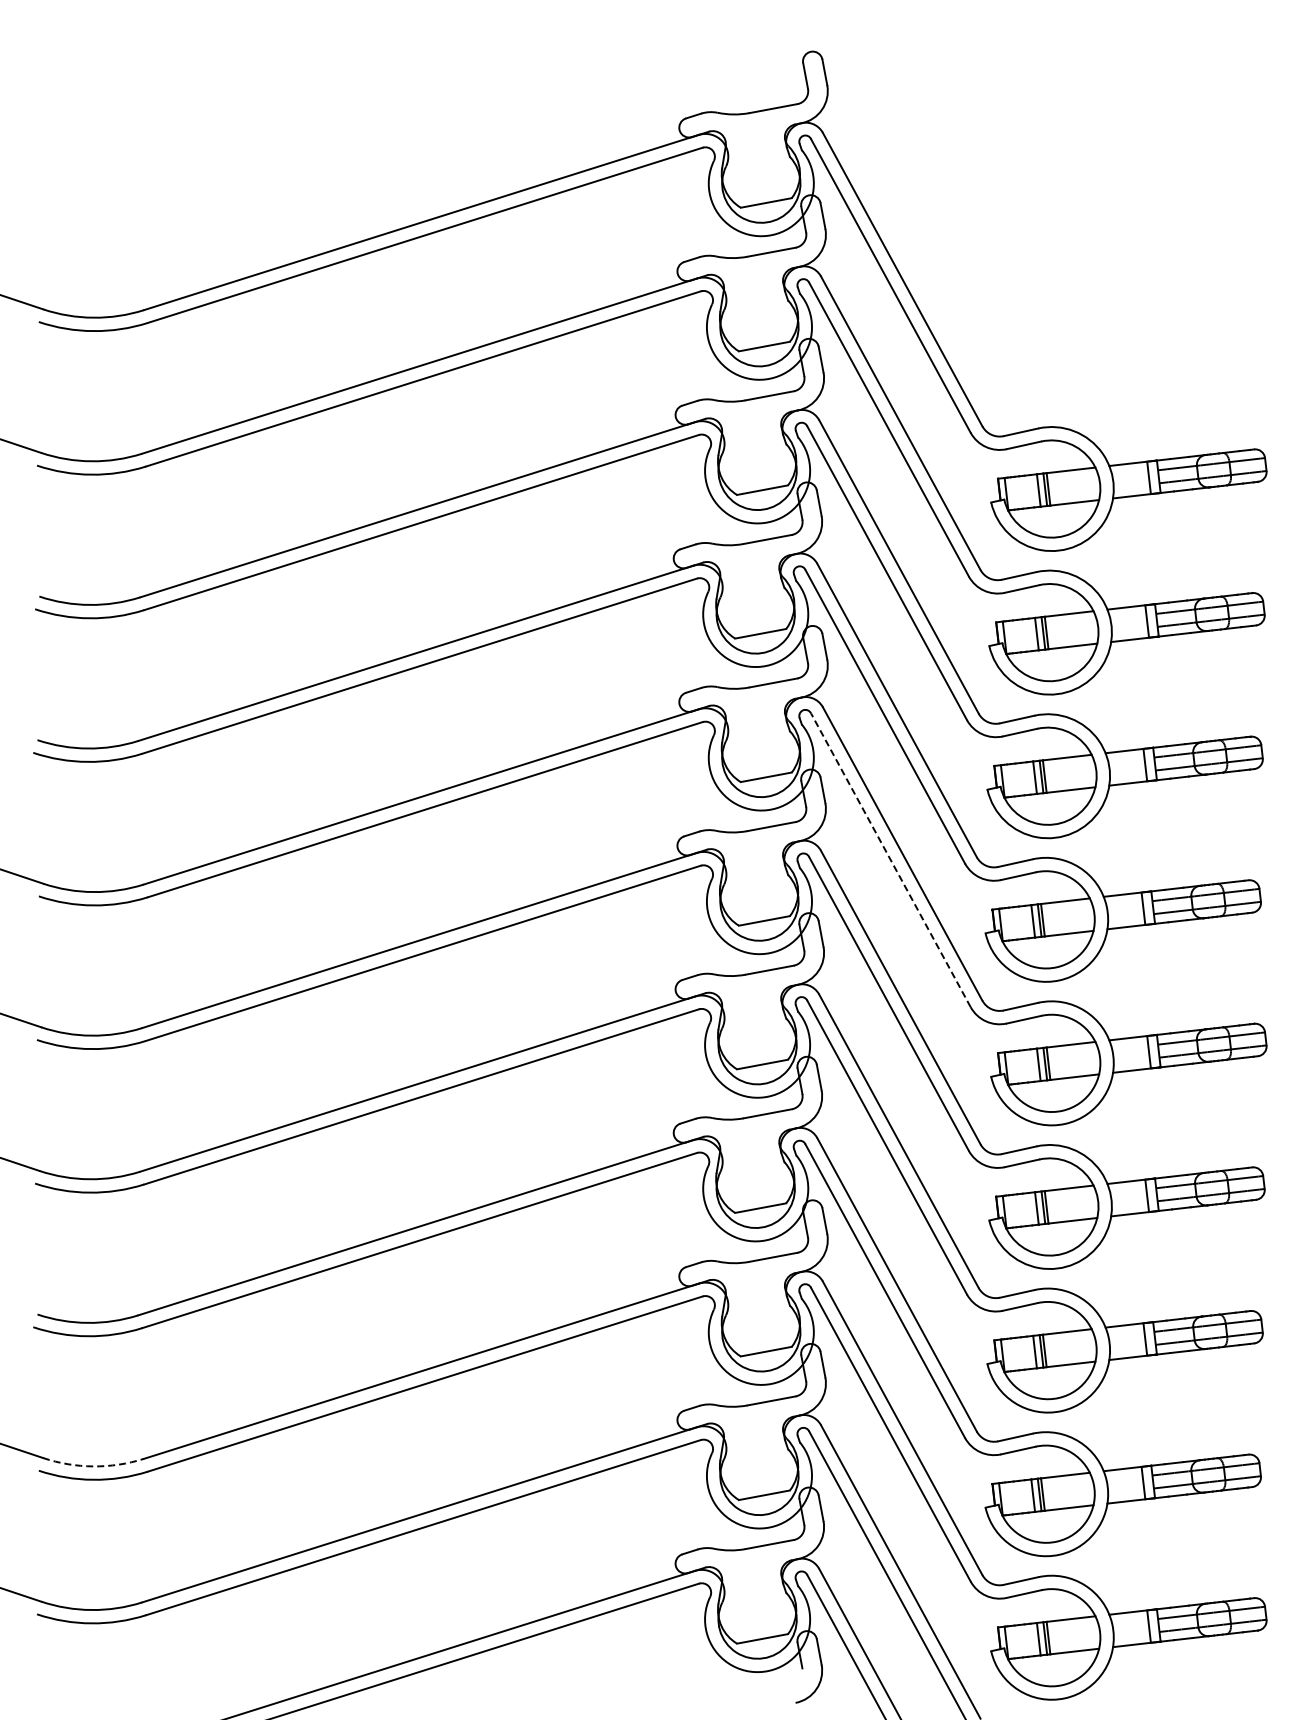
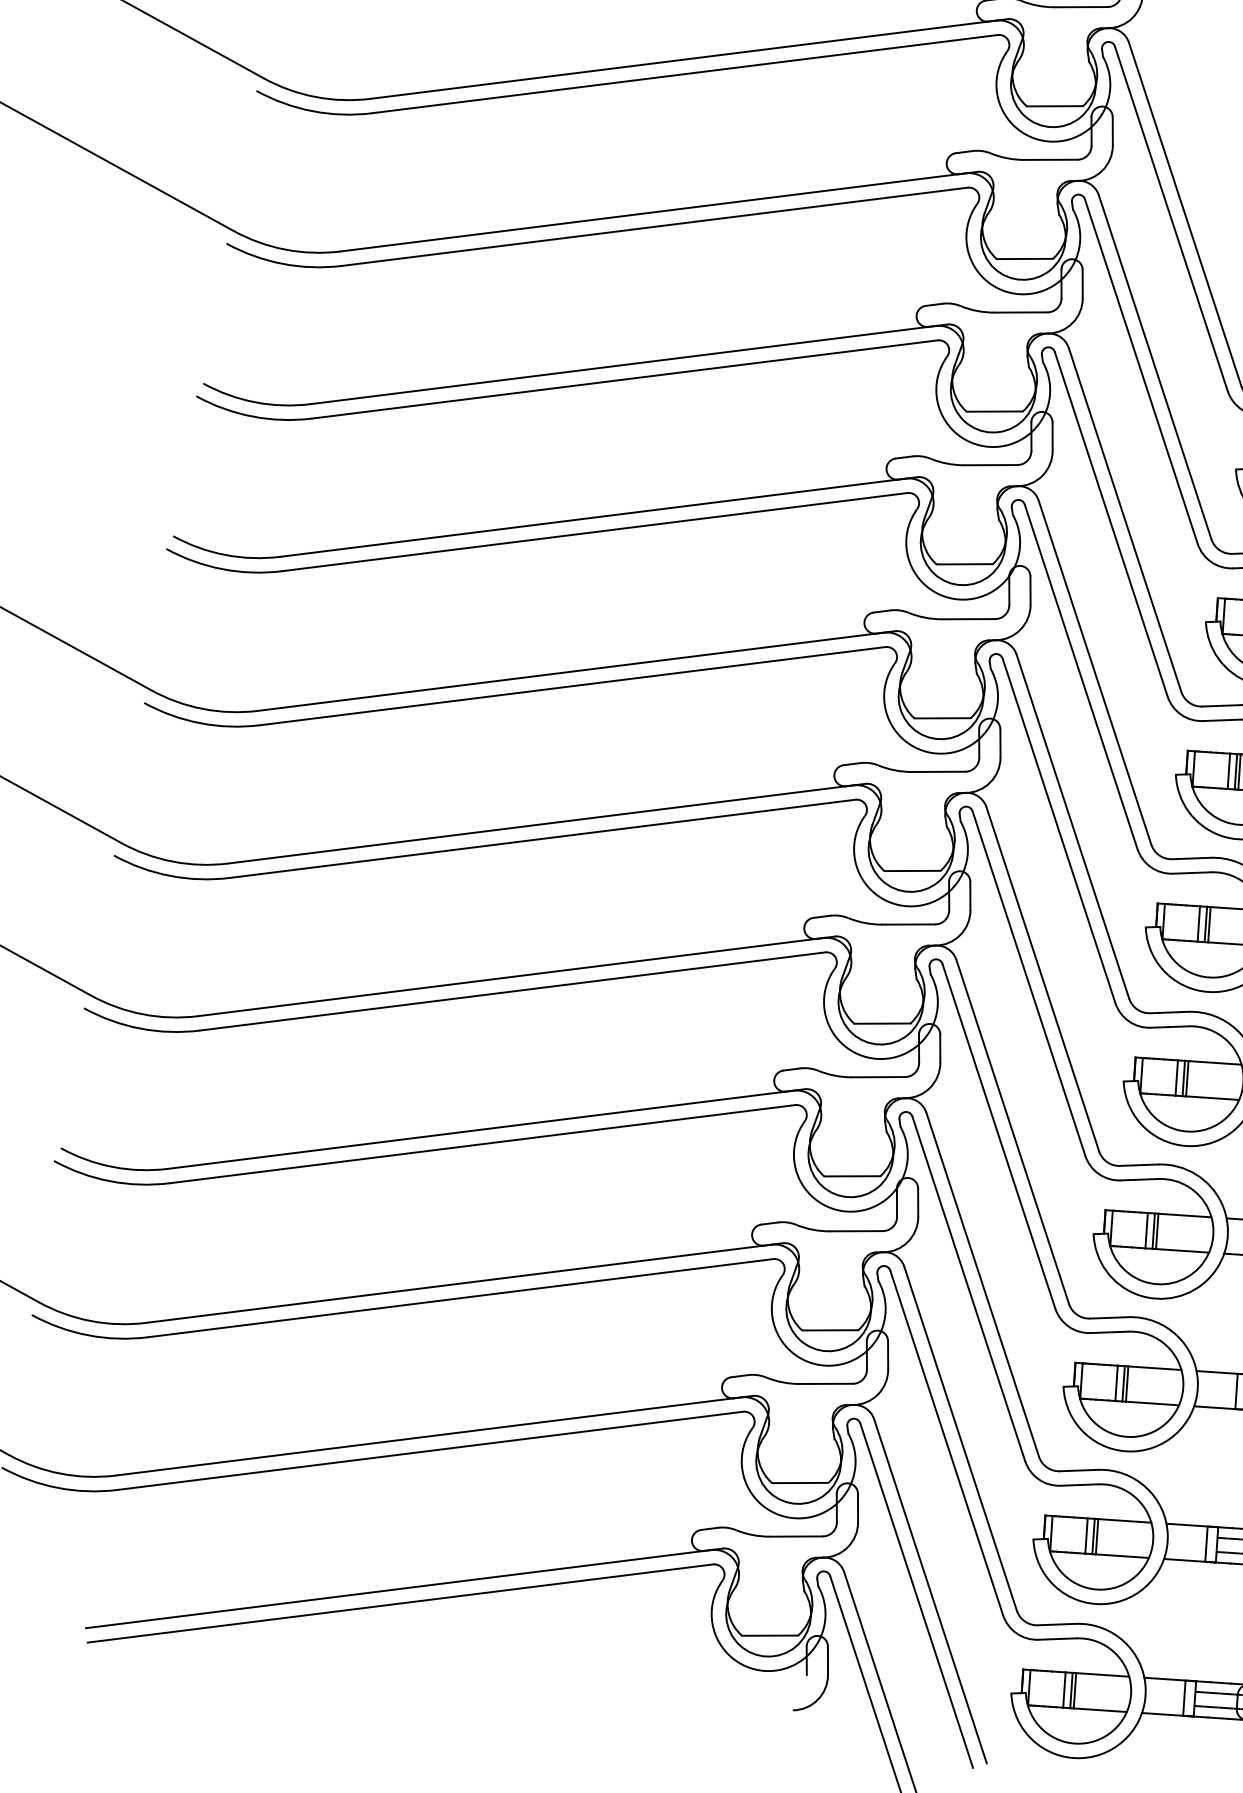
line: (890, 860) -> (1058, 831), dashed -> solid
arc: (93, 1466) -> (90, 1321), dashed -> solid

